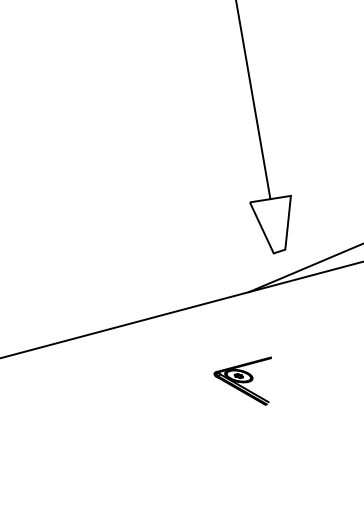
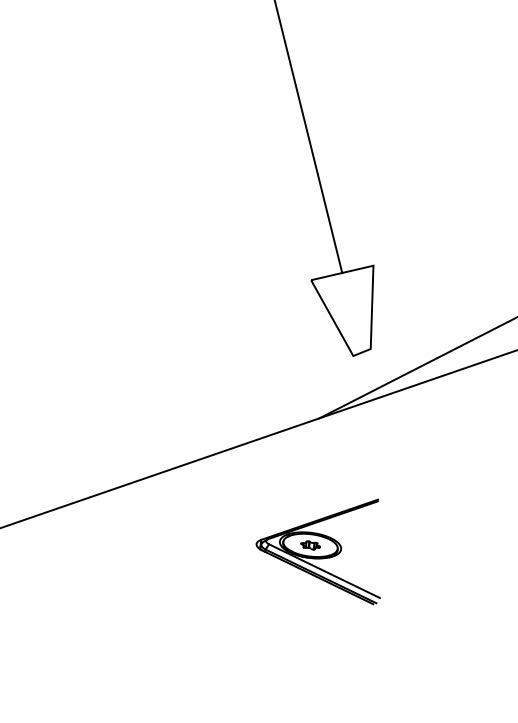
part: (242, 380) -> (319, 554), size x1.43

